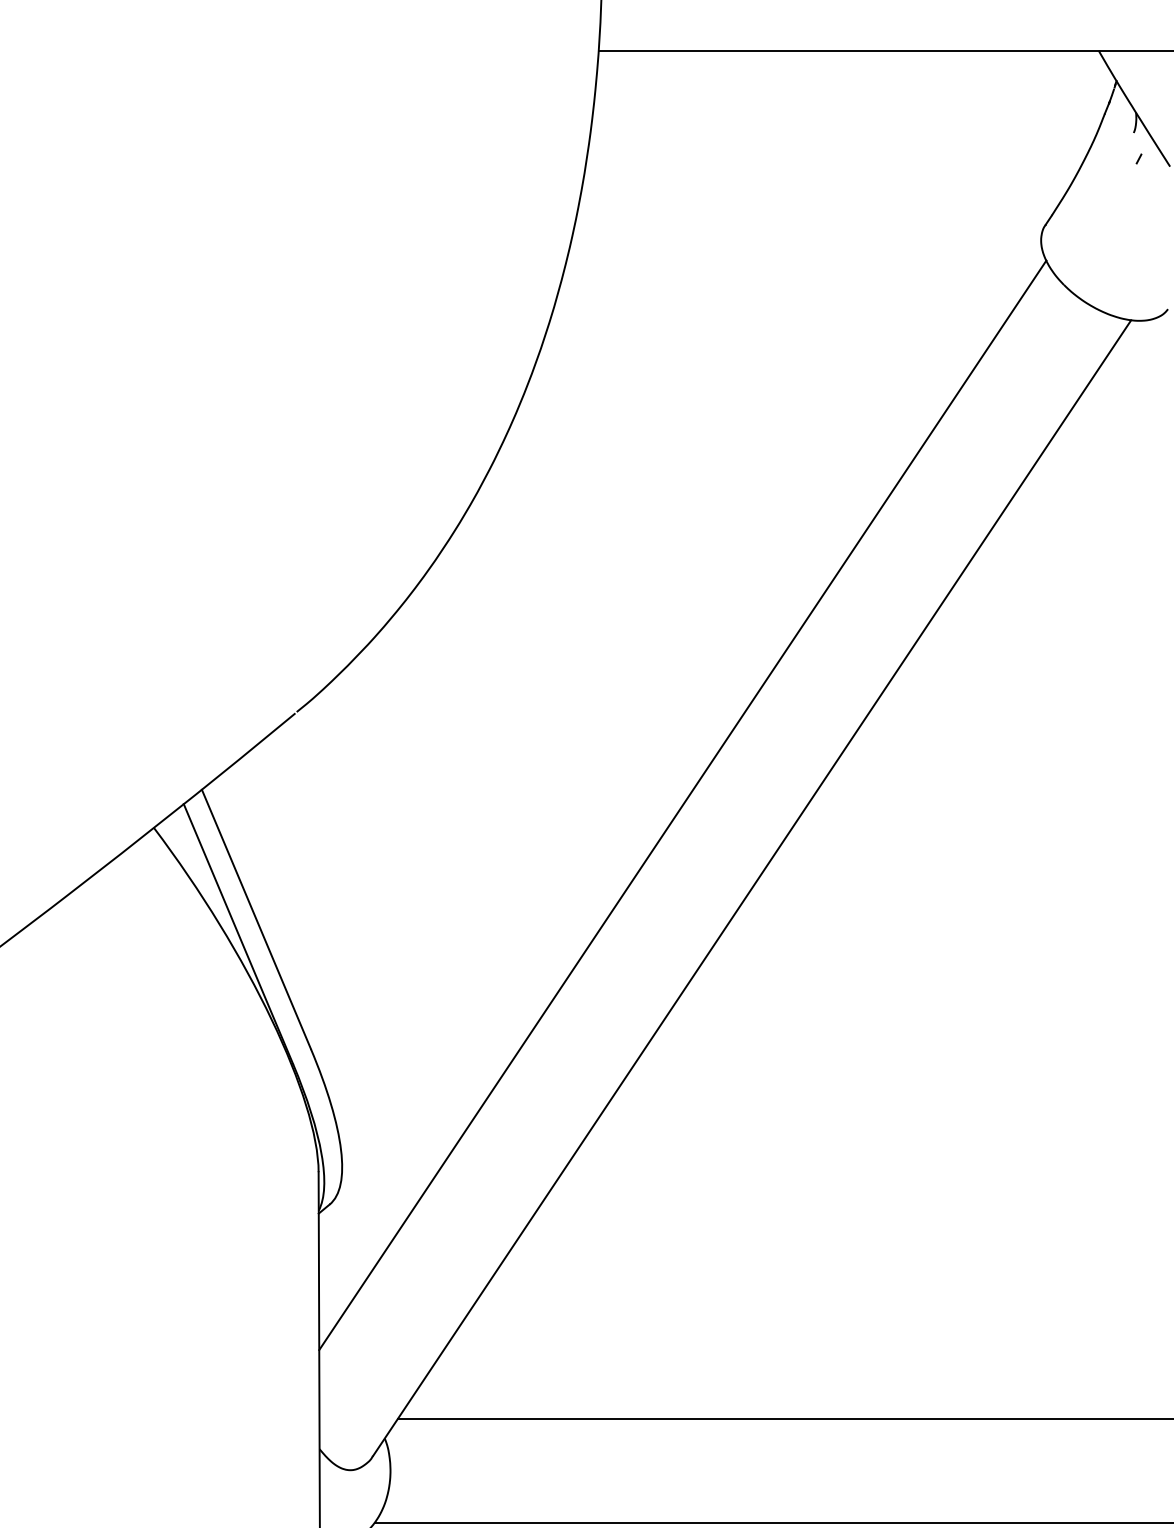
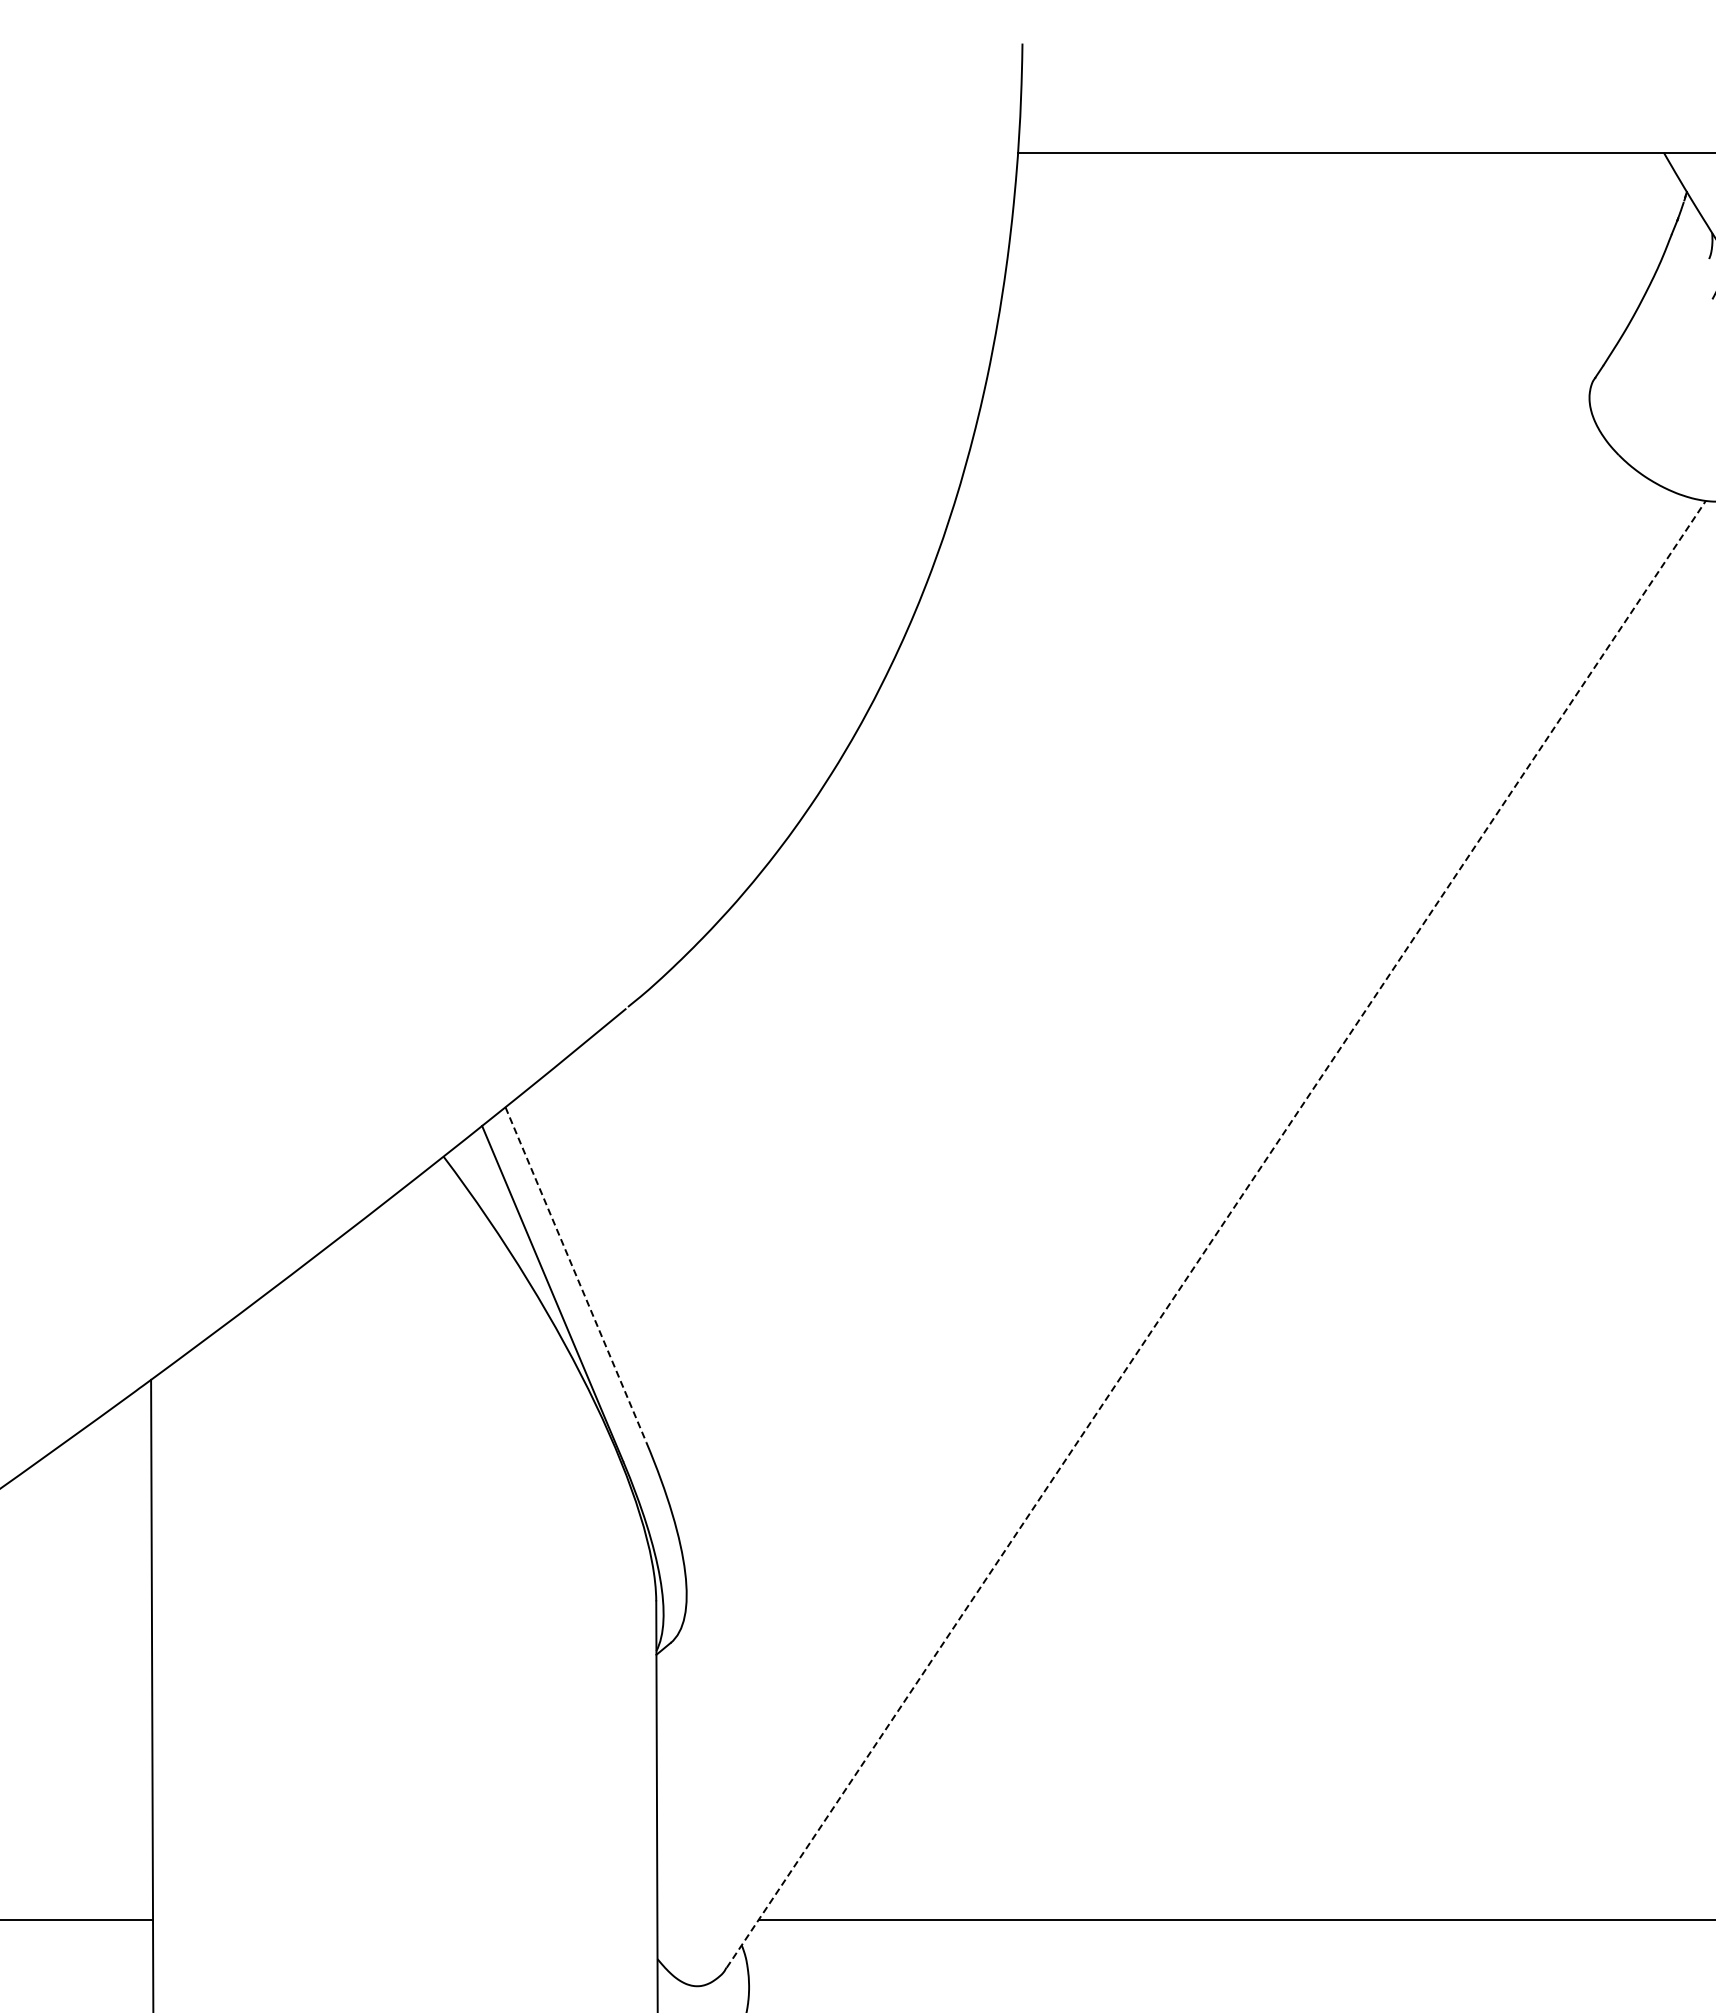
line: (682, 805) -> (1126, 1127), removed
line: (752, 888) -> (1216, 1234), solid -> dashed
line: (256, 919) -> (575, 1274), solid -> dashed

